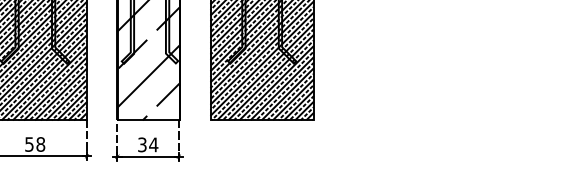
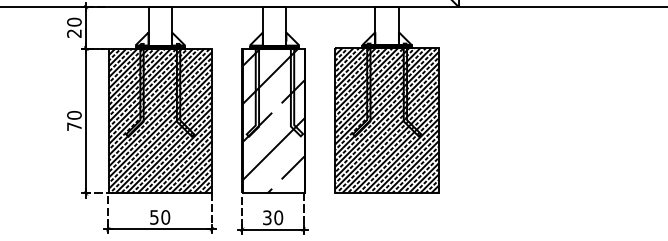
text: (40, 144) -> (165, 217), 58 -> 50
text: (153, 144) -> (278, 217), 34 -> 30

